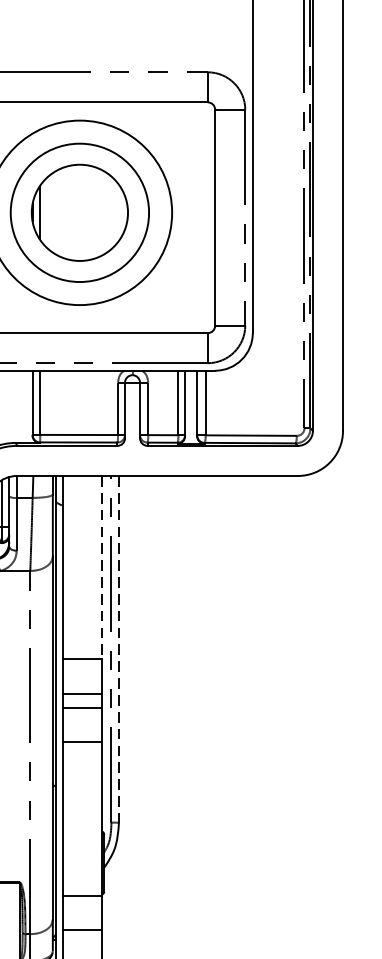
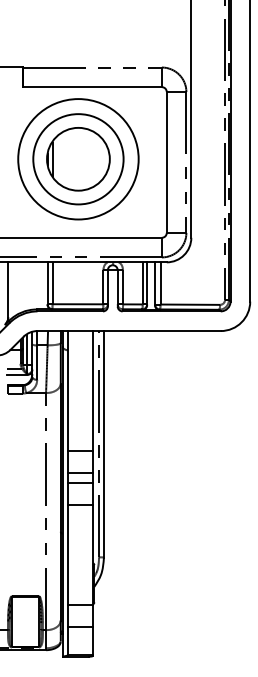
line: (102, 567) -> (93, 390), dashed -> solid
line: (118, 649) -> (103, 444), dashed -> solid

